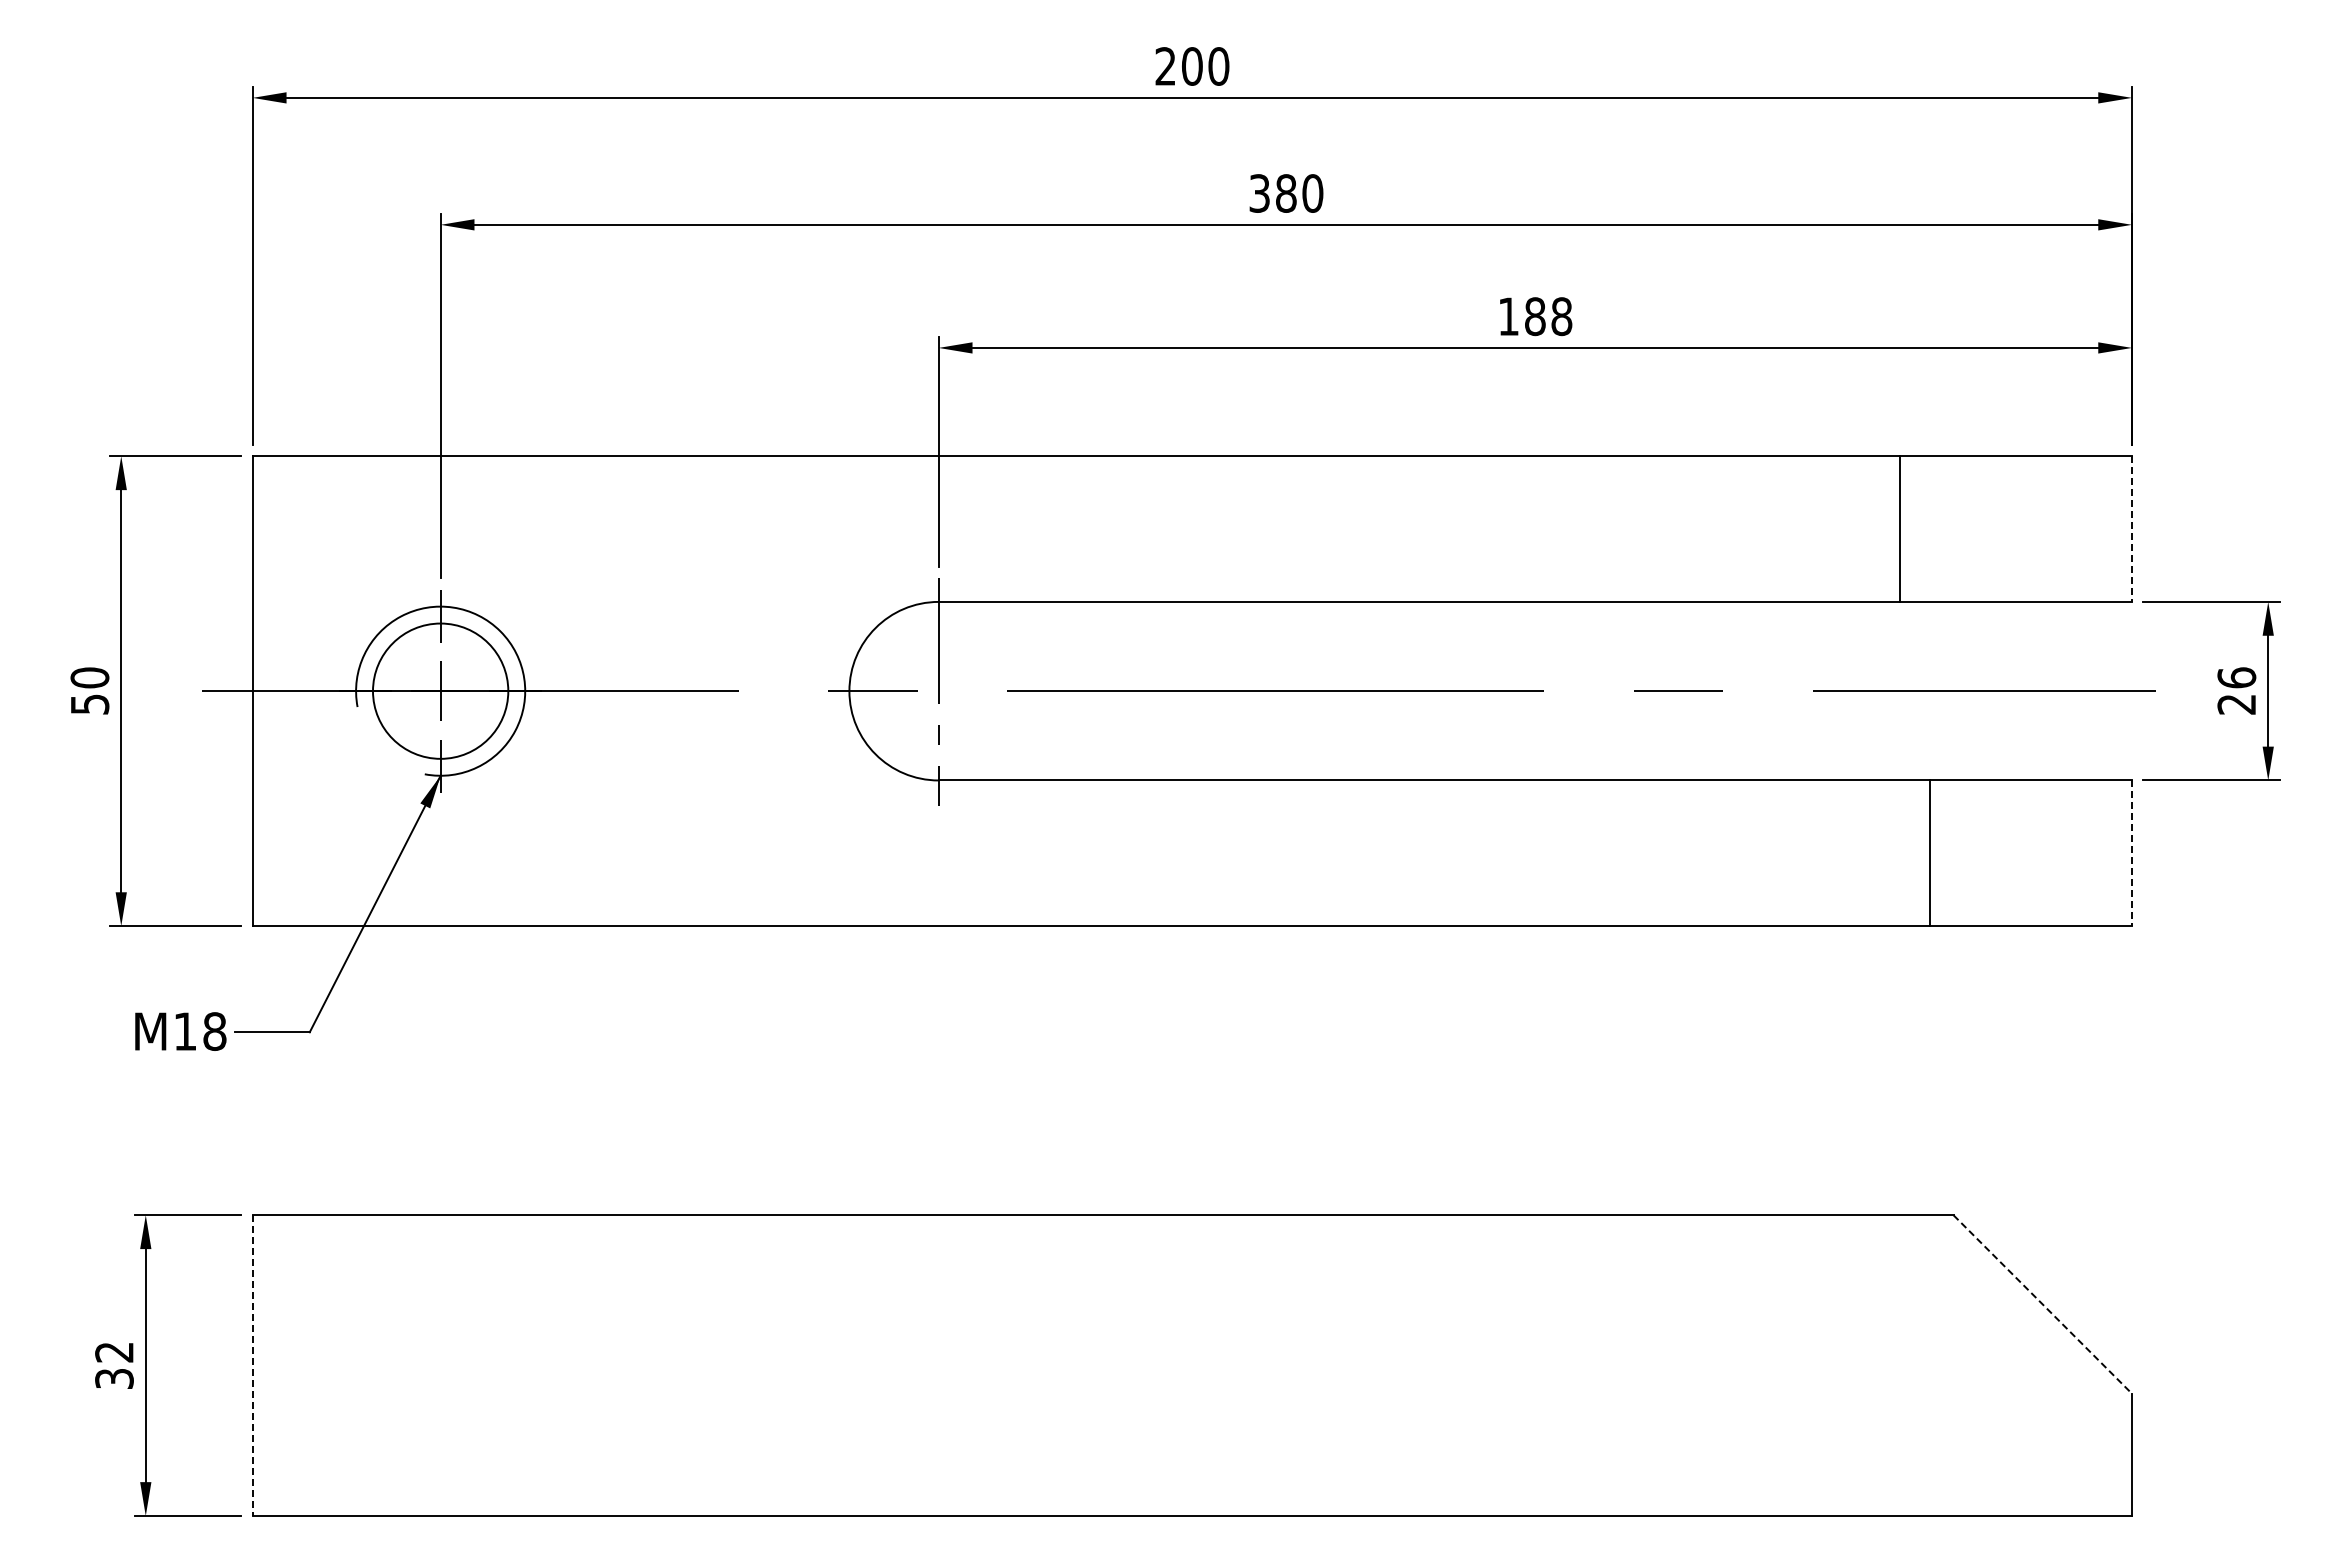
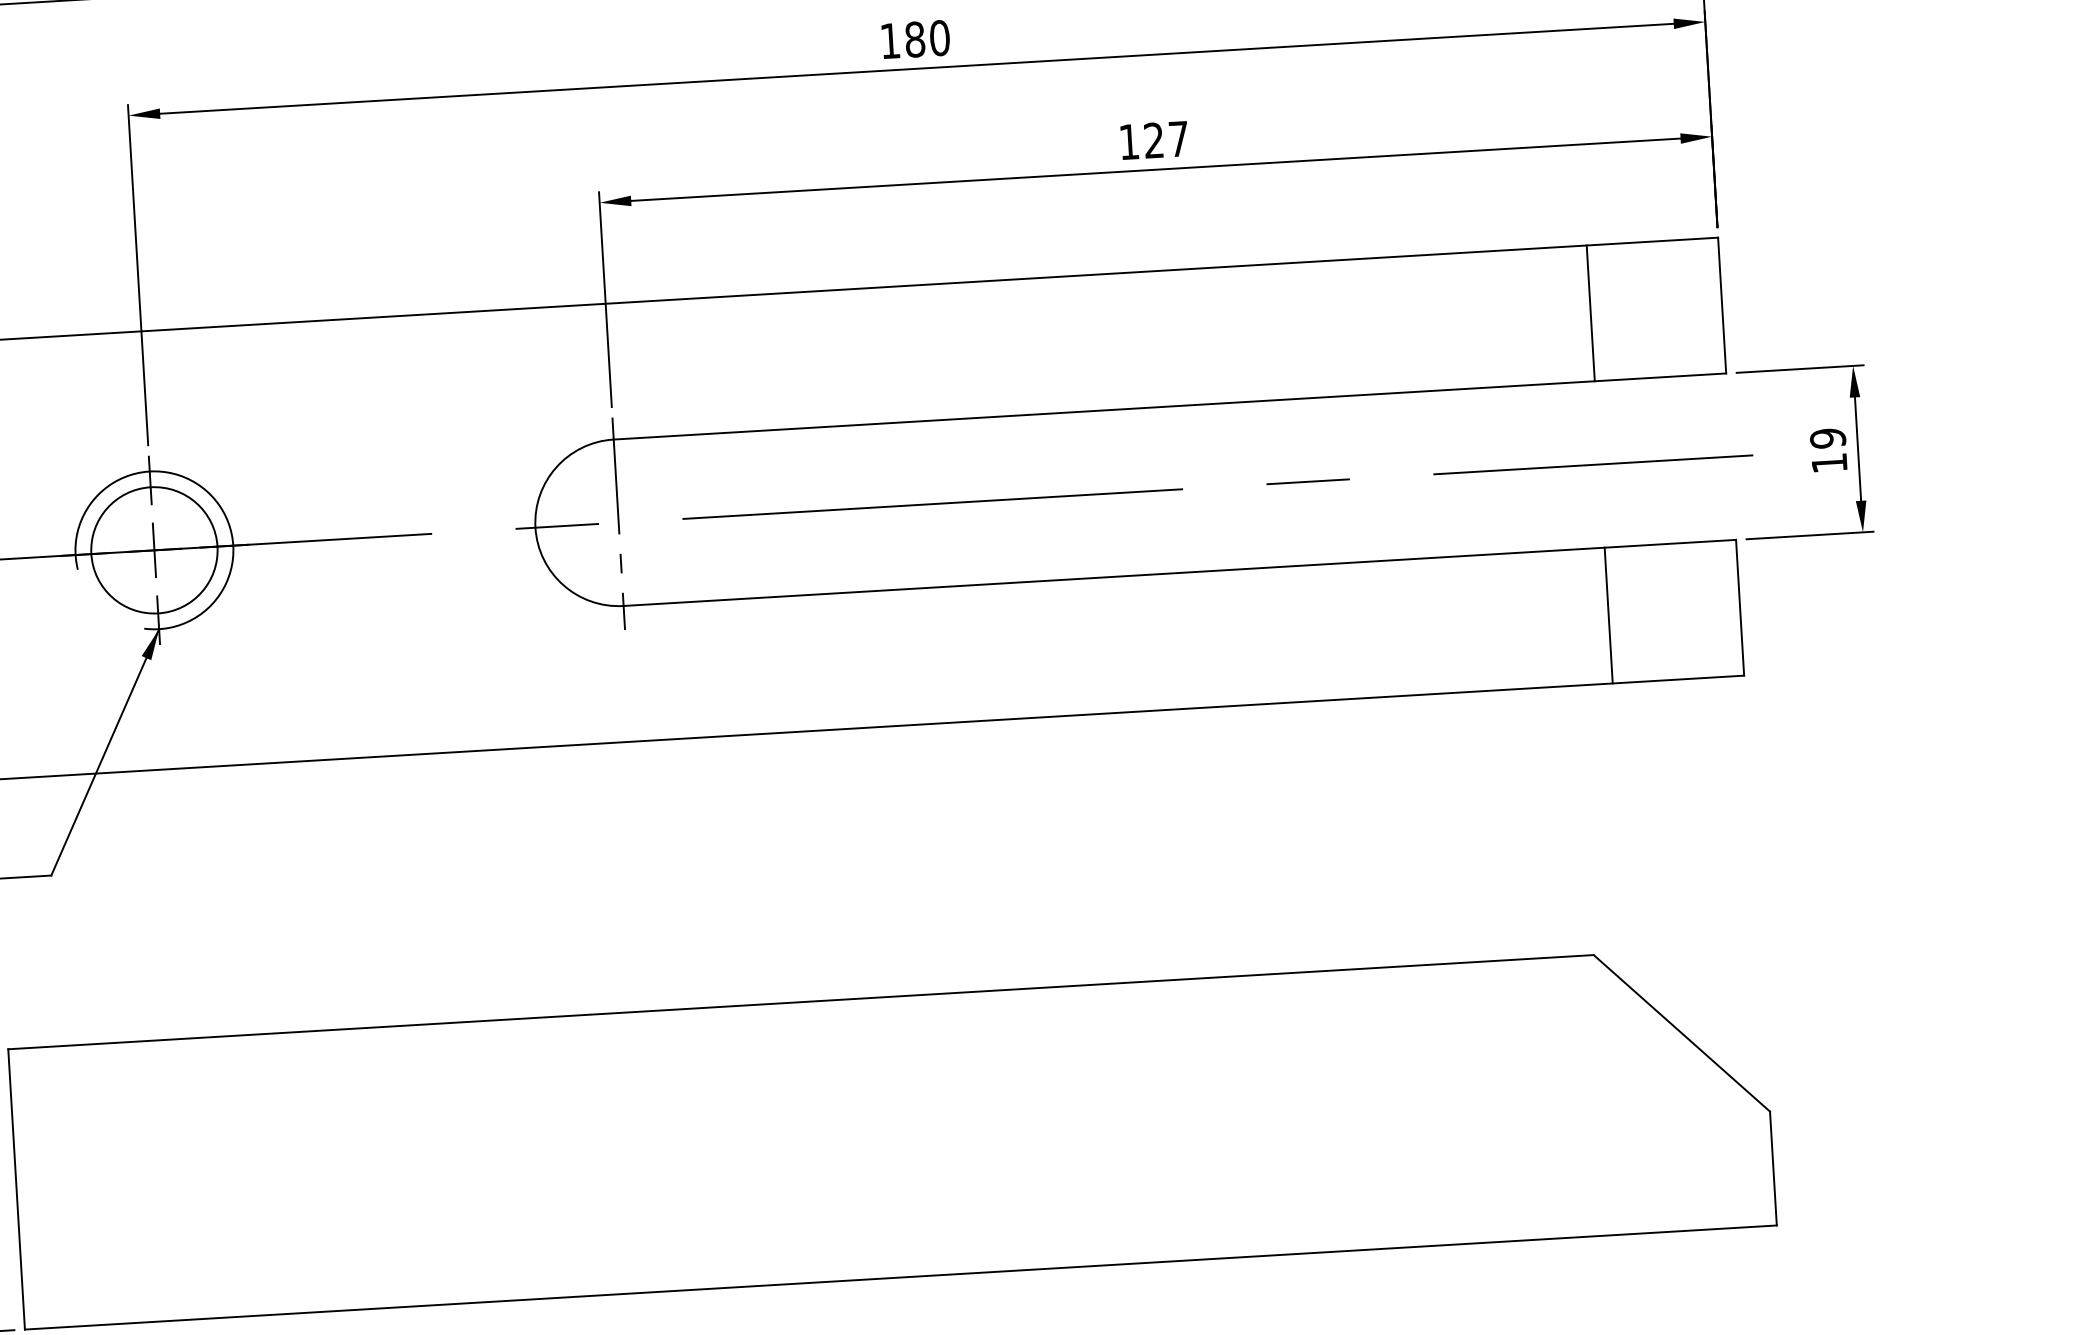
text: (1259, 193) -> (890, 41), 380 -> 180
text: (1548, 316) -> (1166, 139), 188 -> 127
line: (1900, 528) -> (1591, 312), moved
line: (2132, 529) -> (1722, 305), dashed -> solid
text: (2236, 690) -> (1828, 450), 26 -> 19
line: (1930, 853) -> (1609, 615), moved
line: (2132, 853) -> (1740, 607), dashed -> solid
line: (2043, 1304) -> (1682, 1033), dashed -> solid
line: (252, 1366) -> (16, 1190), dashed -> solid

